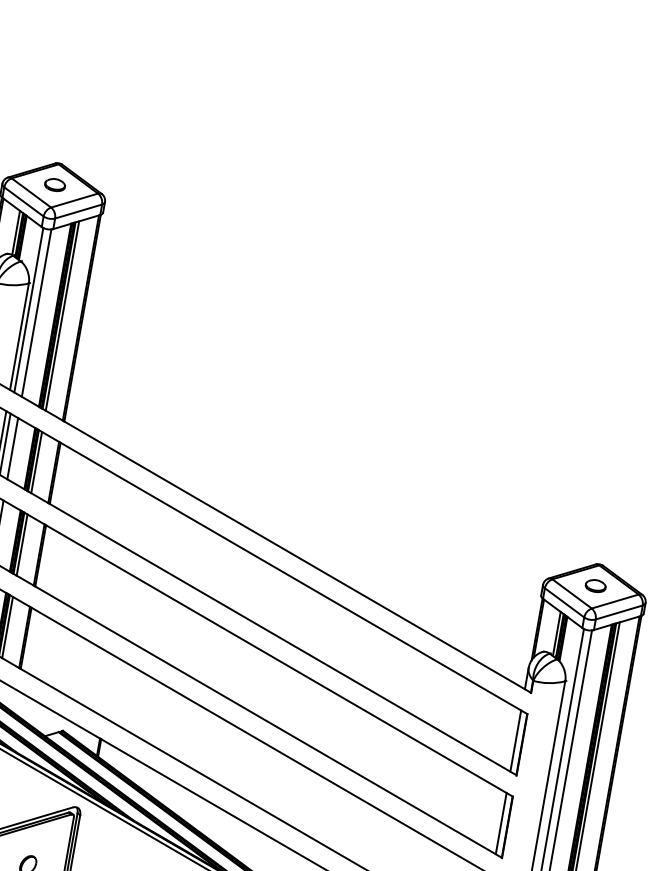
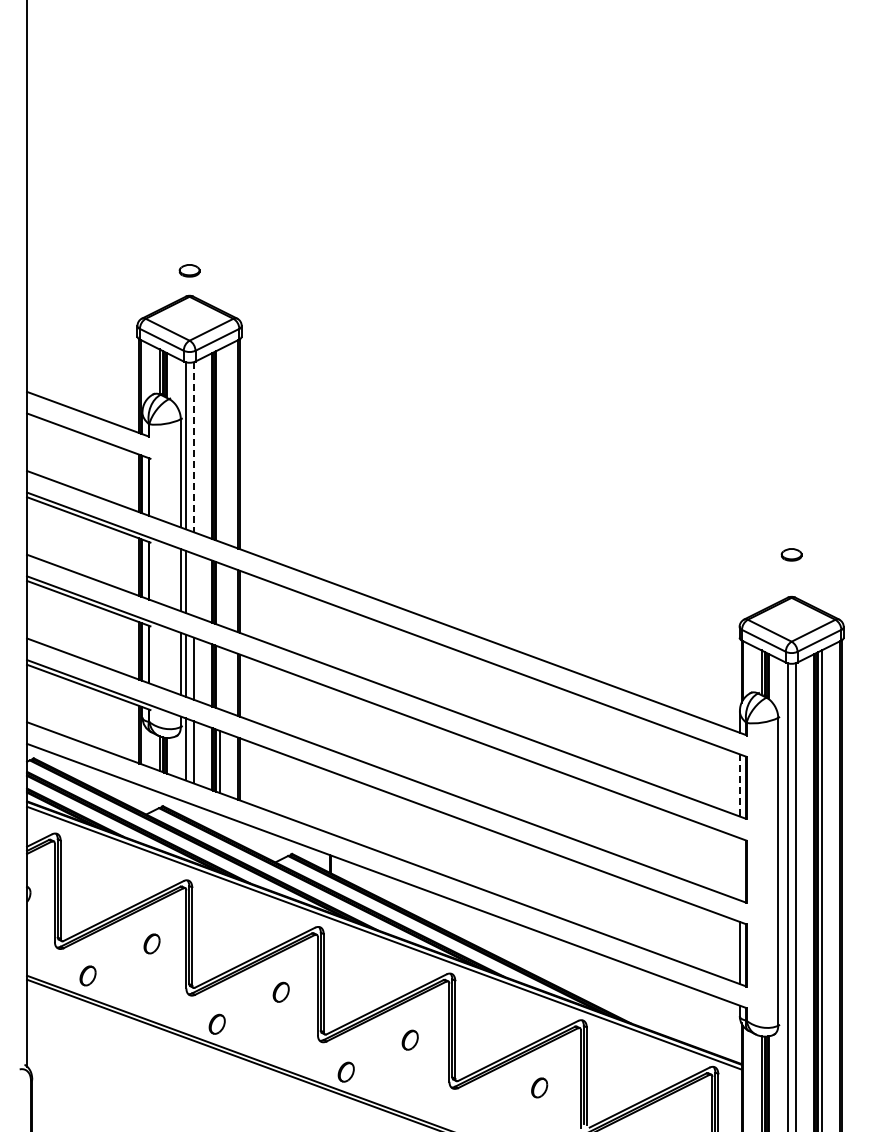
part: (55, 184) -> (189, 270), moved
line: (36, 313) -> (193, 447), solid -> dashed
line: (62, 315) -> (219, 445), removed
line: (12, 448) -> (193, 584), removed
line: (36, 462) -> (219, 594), removed
line: (21, 545) -> (219, 678), removed
part: (595, 585) -> (791, 554), moved
line: (515, 741) -> (739, 785), solid -> dashed
line: (500, 823) -> (739, 869), removed

